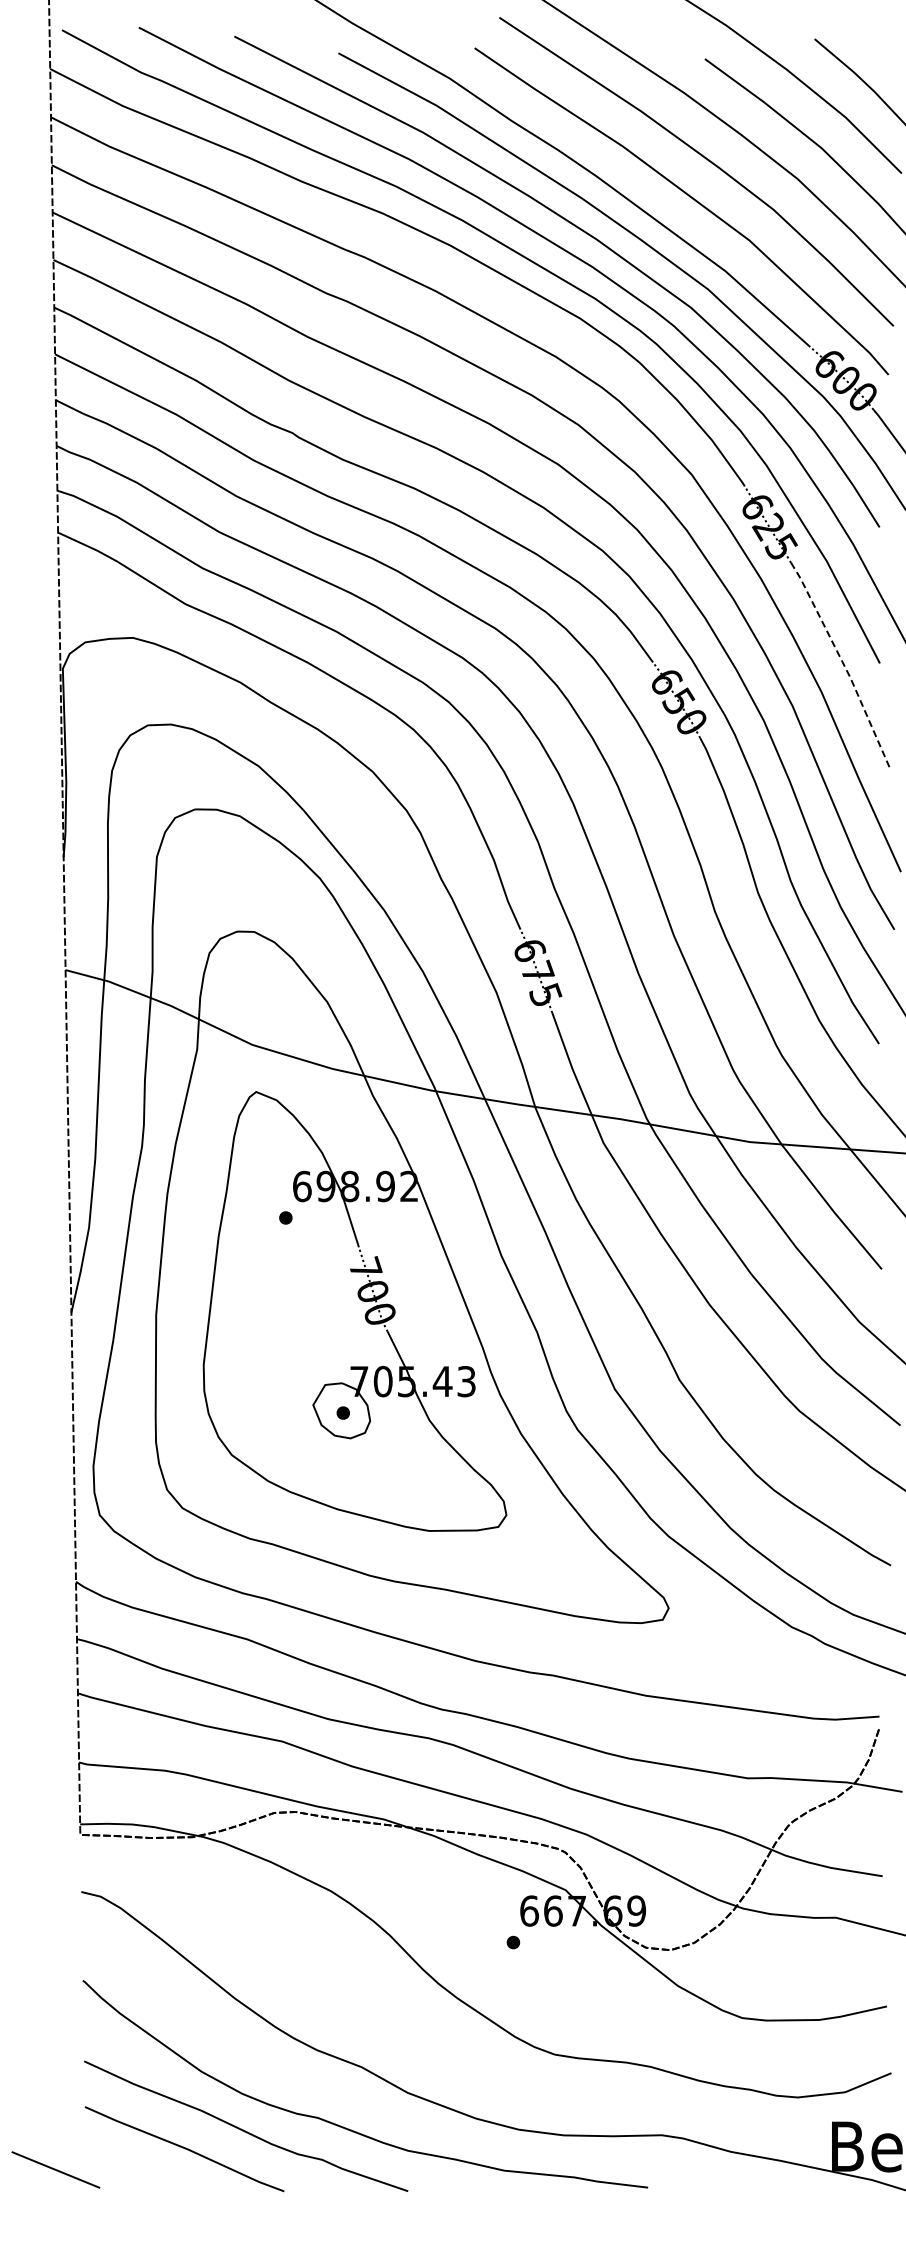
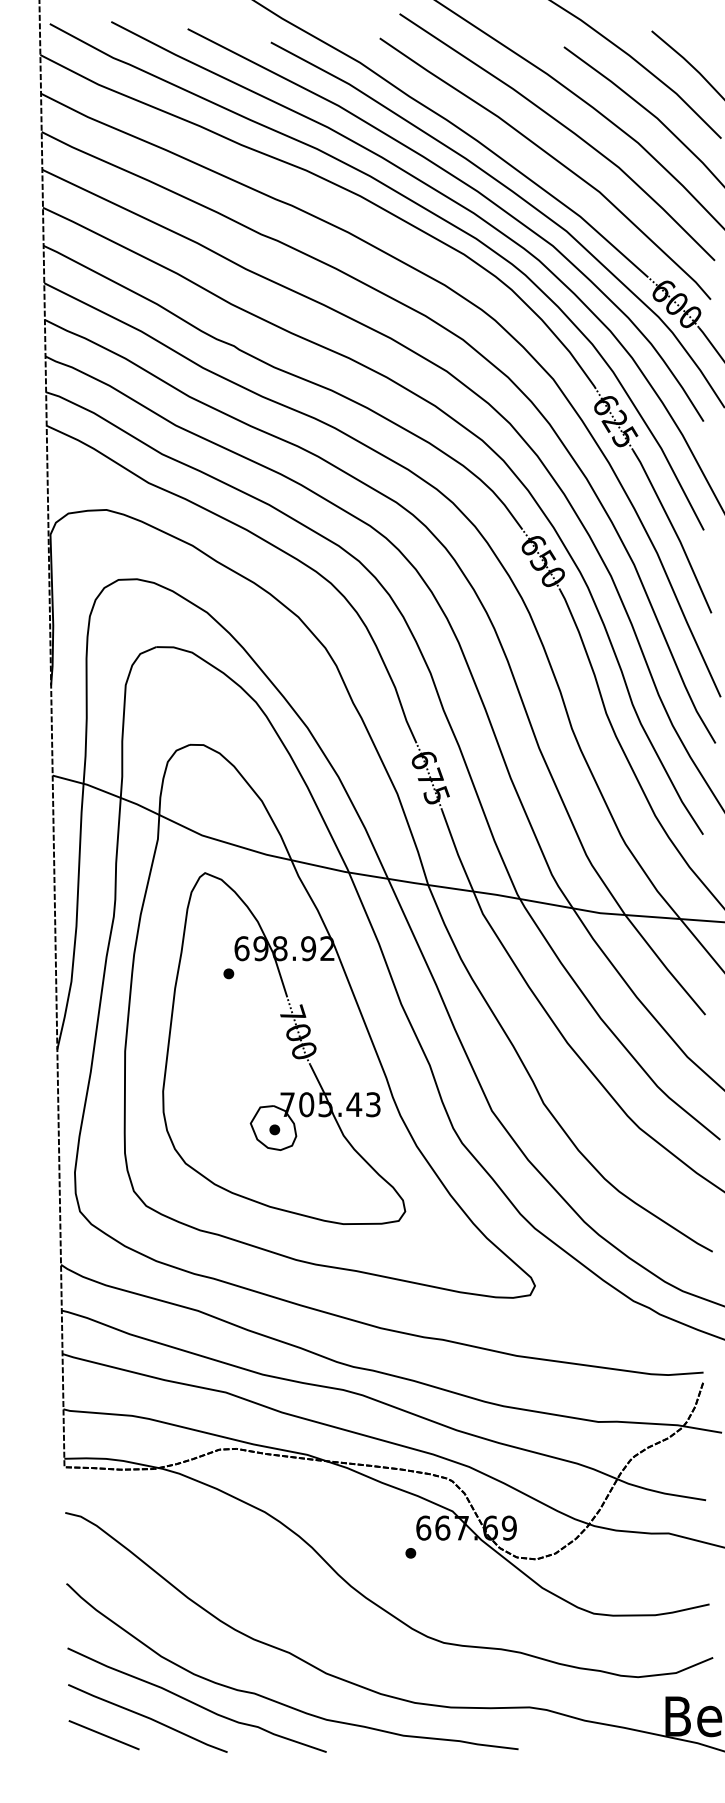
line: (843, 663) -> (674, 530), dashed -> solid
line: (55, 2169) -> (103, 1734), moved

